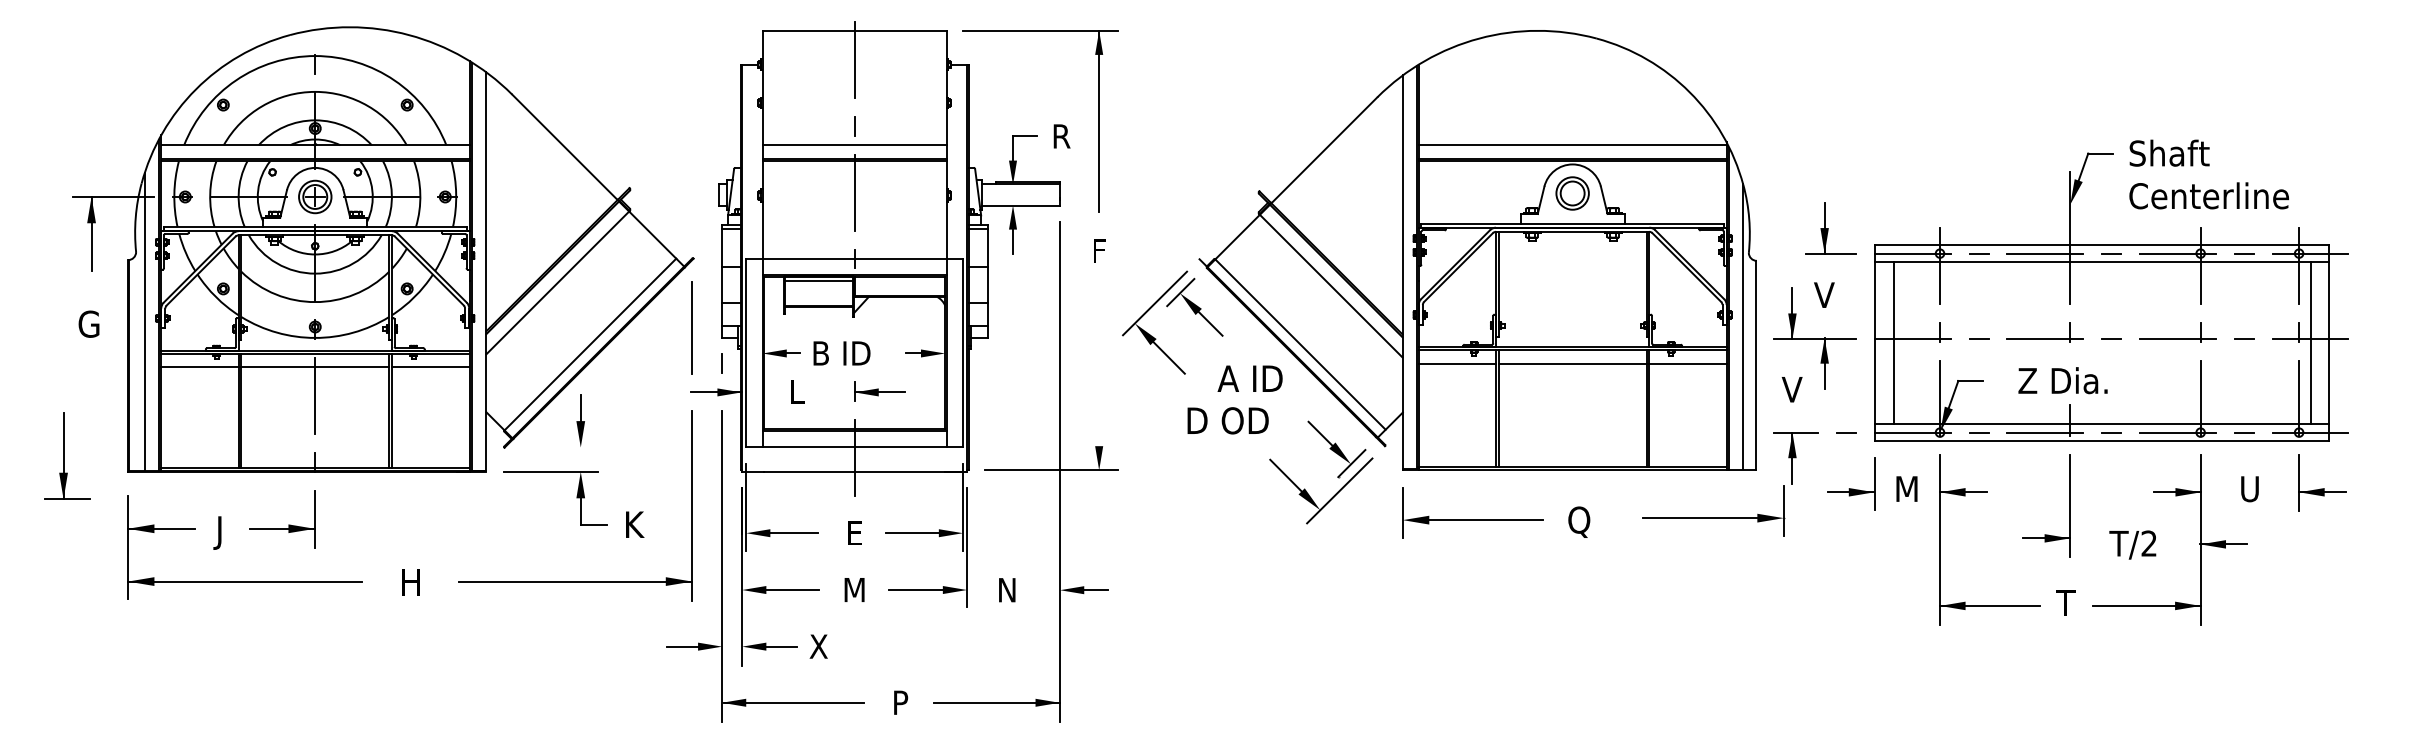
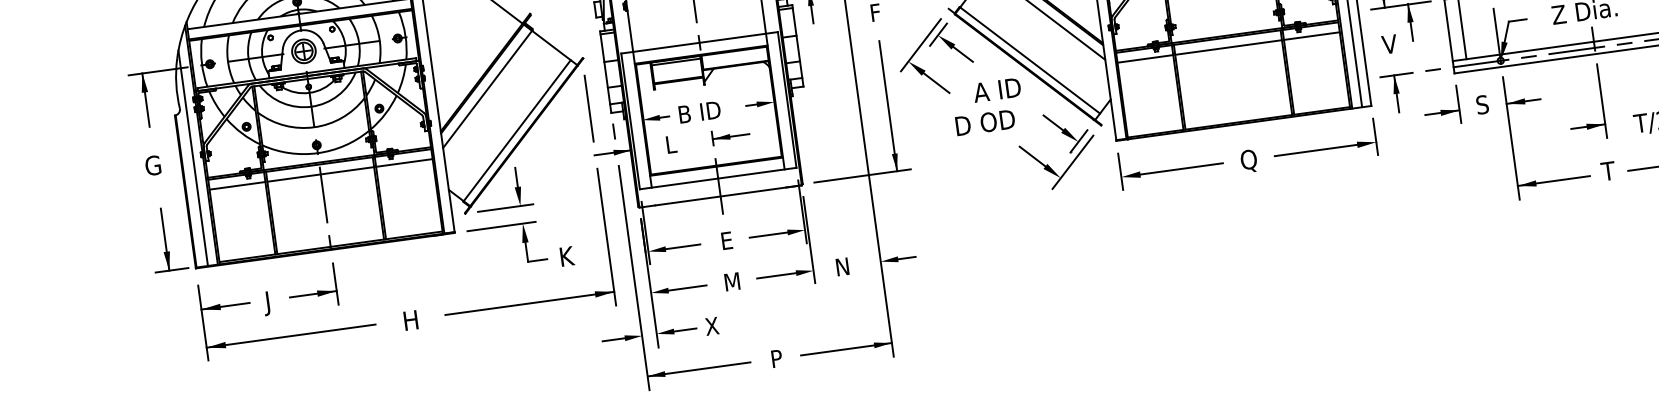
line: (1099, 380) -> (888, 106), added
line: (560, 447) -> (505, 208), added
part: (67, 455) -> (167, 238), moved
text: (1906, 488) -> (1482, 104), M -> S
part: (1713, 517) -> (1325, 148), moved

